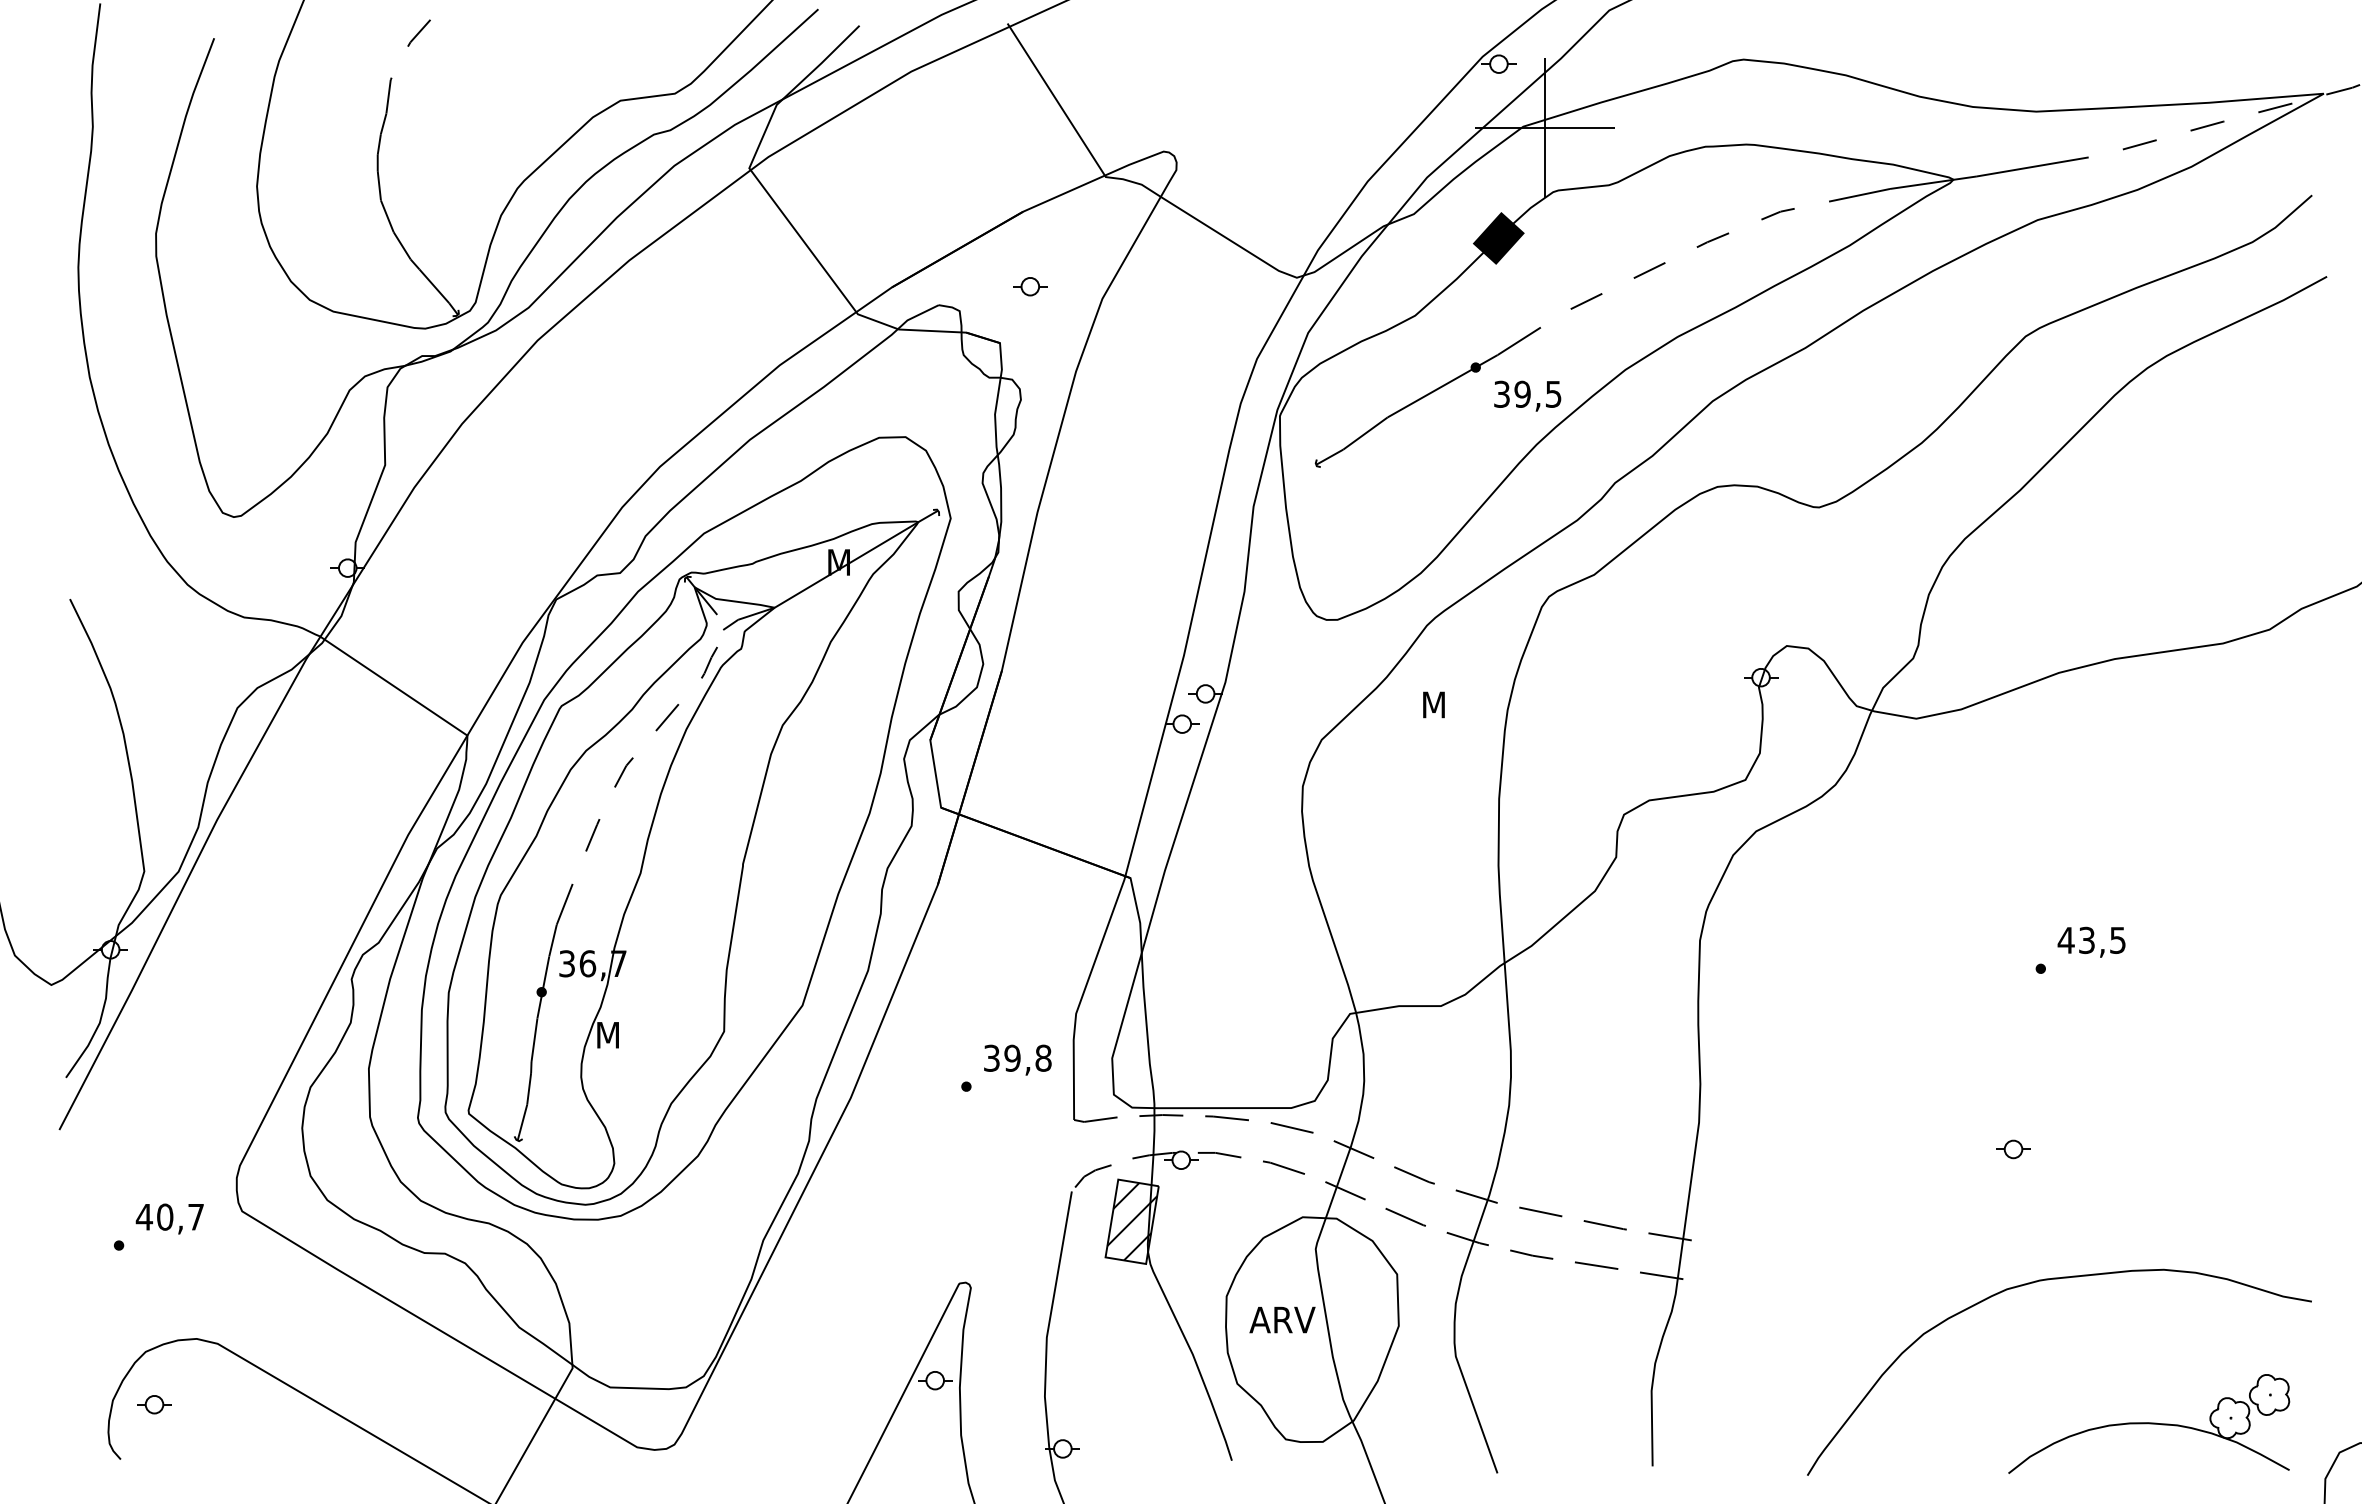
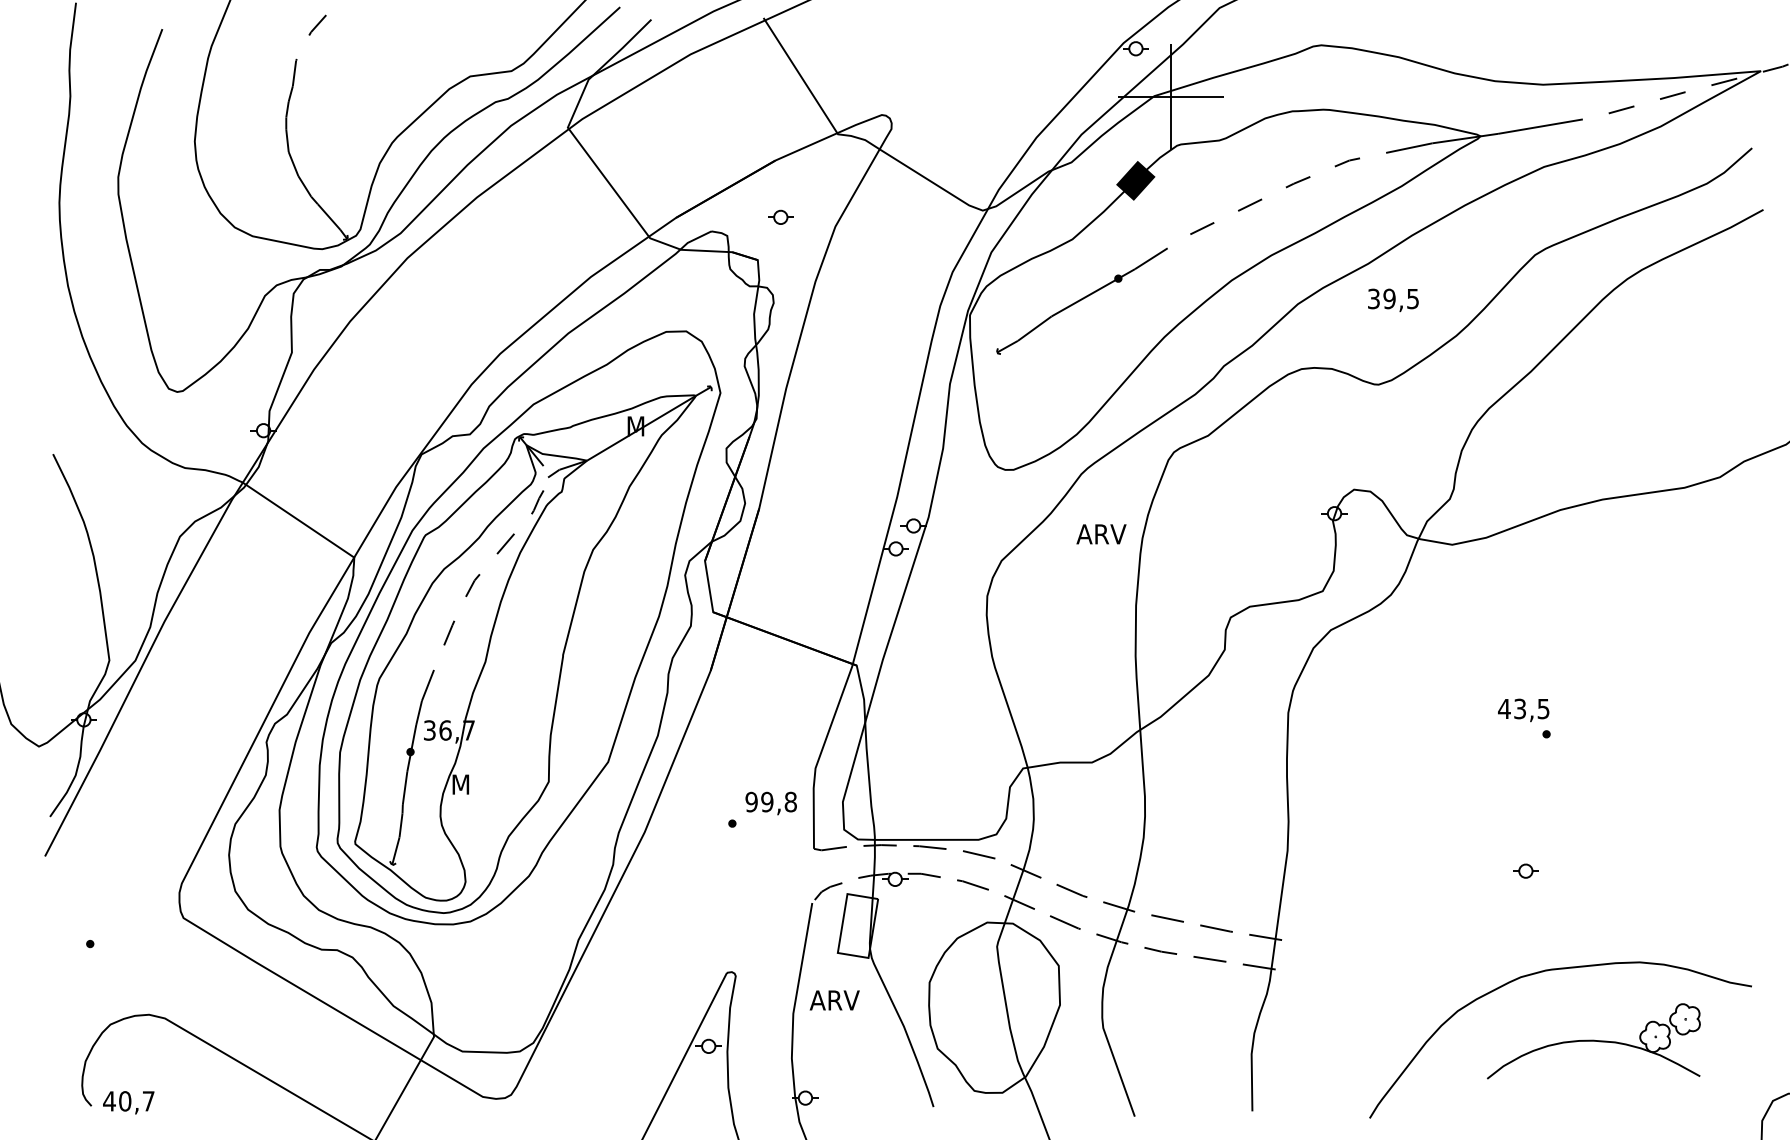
text: (1527, 395) -> (1393, 299), moved
text: (1453, 704) -> (1101, 534), M -> ARV
text: (2091, 941) -> (1523, 709), moved
text: (991, 1057) -> (751, 801), 39,8 -> 99,8
text: (169, 1218) -> (128, 1102), moved
hatch: (1132, 1221) -> (858, 925), removed
text: (1282, 1319) -> (834, 1000), moved
part: (154, 1404) -> (117, 1064), removed
part: (2149, 1423) -> (1594, 1040), moved

